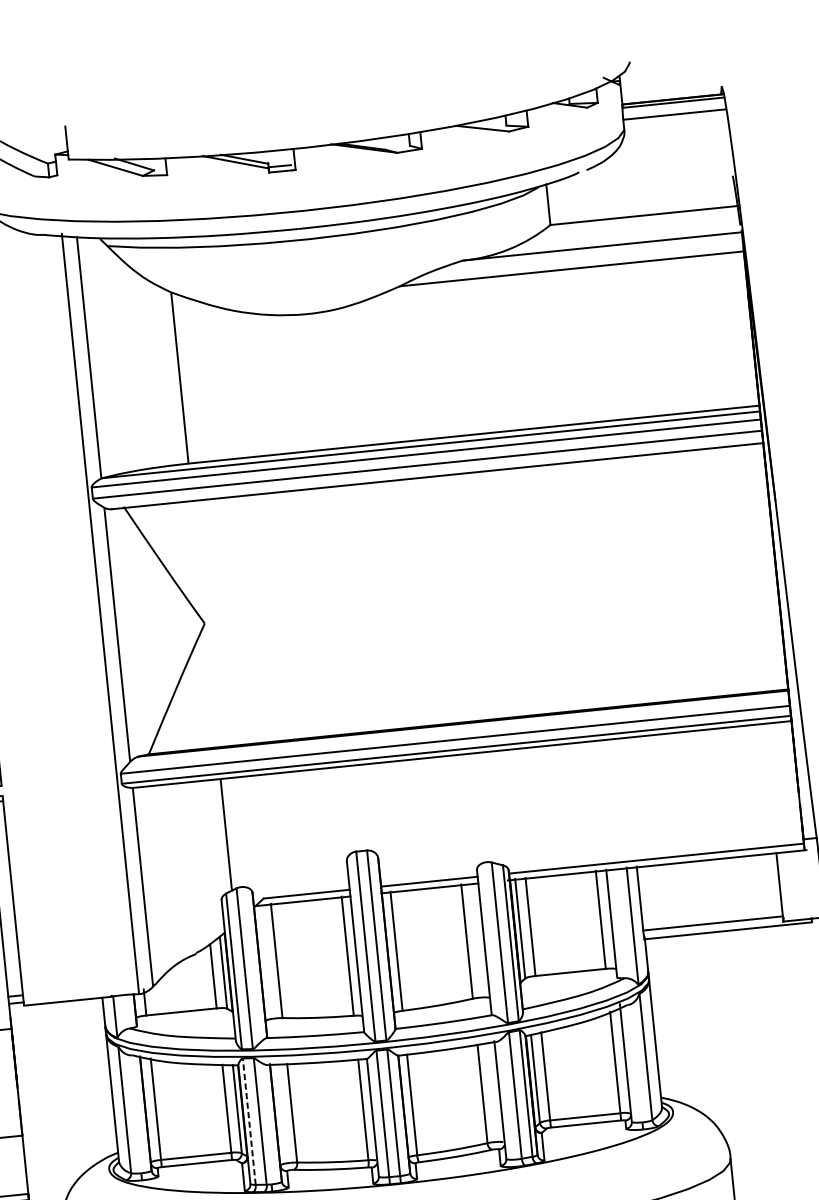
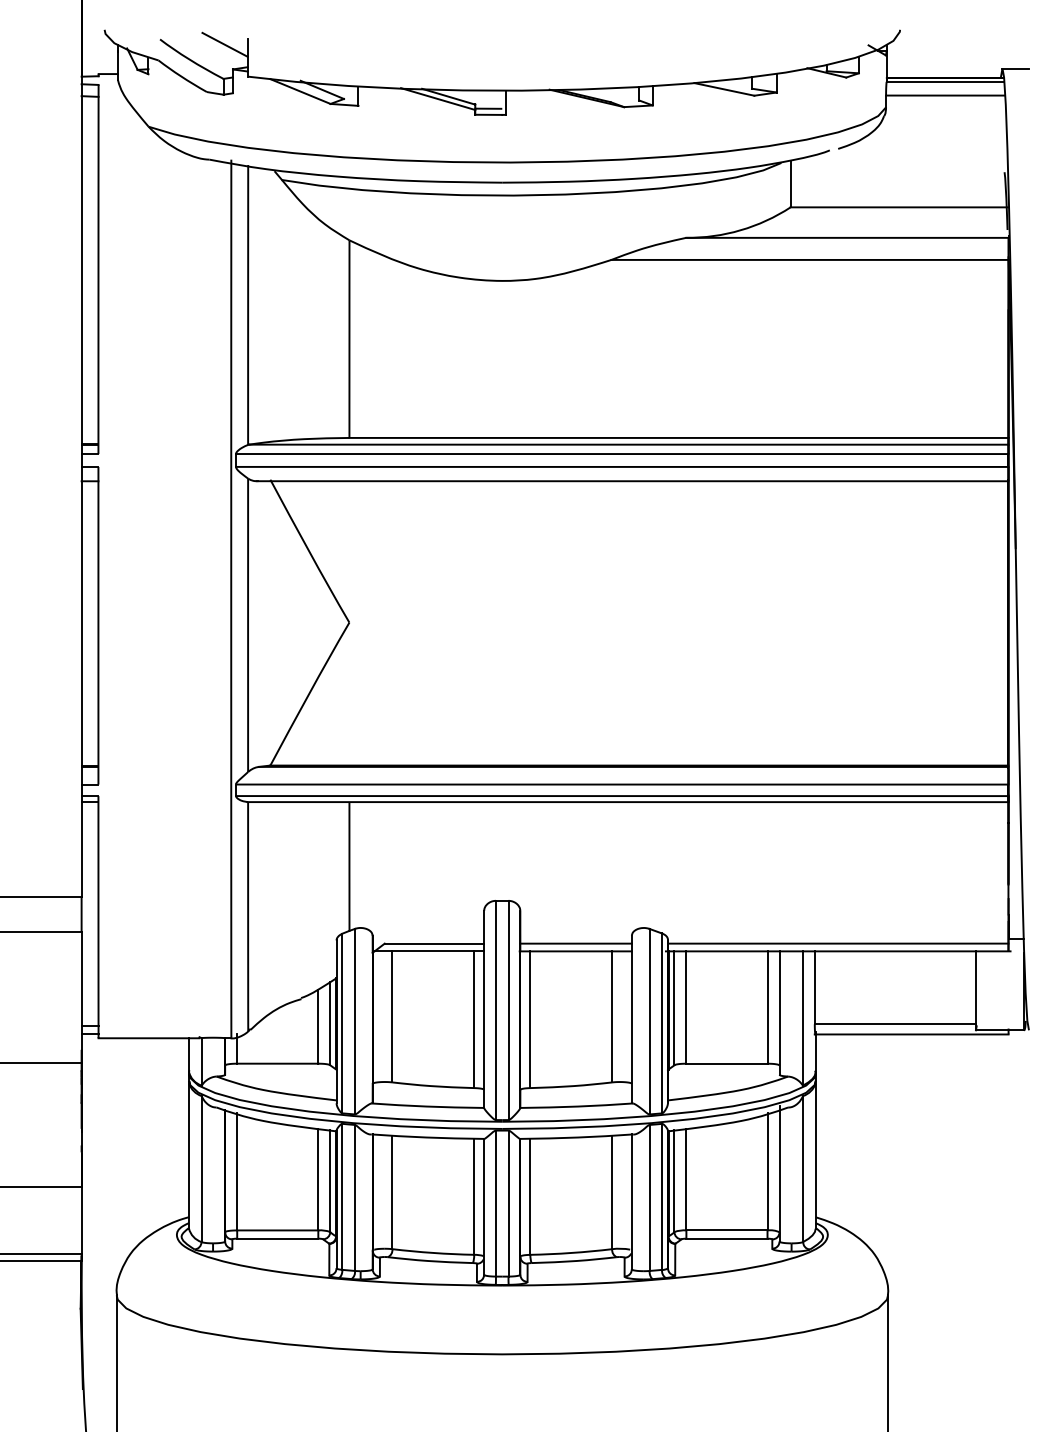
line: (733, 84) -> (1015, 68), added
line: (45, 133) -> (224, 44), added
line: (249, 1121) -> (342, 1196), dashed -> solid

